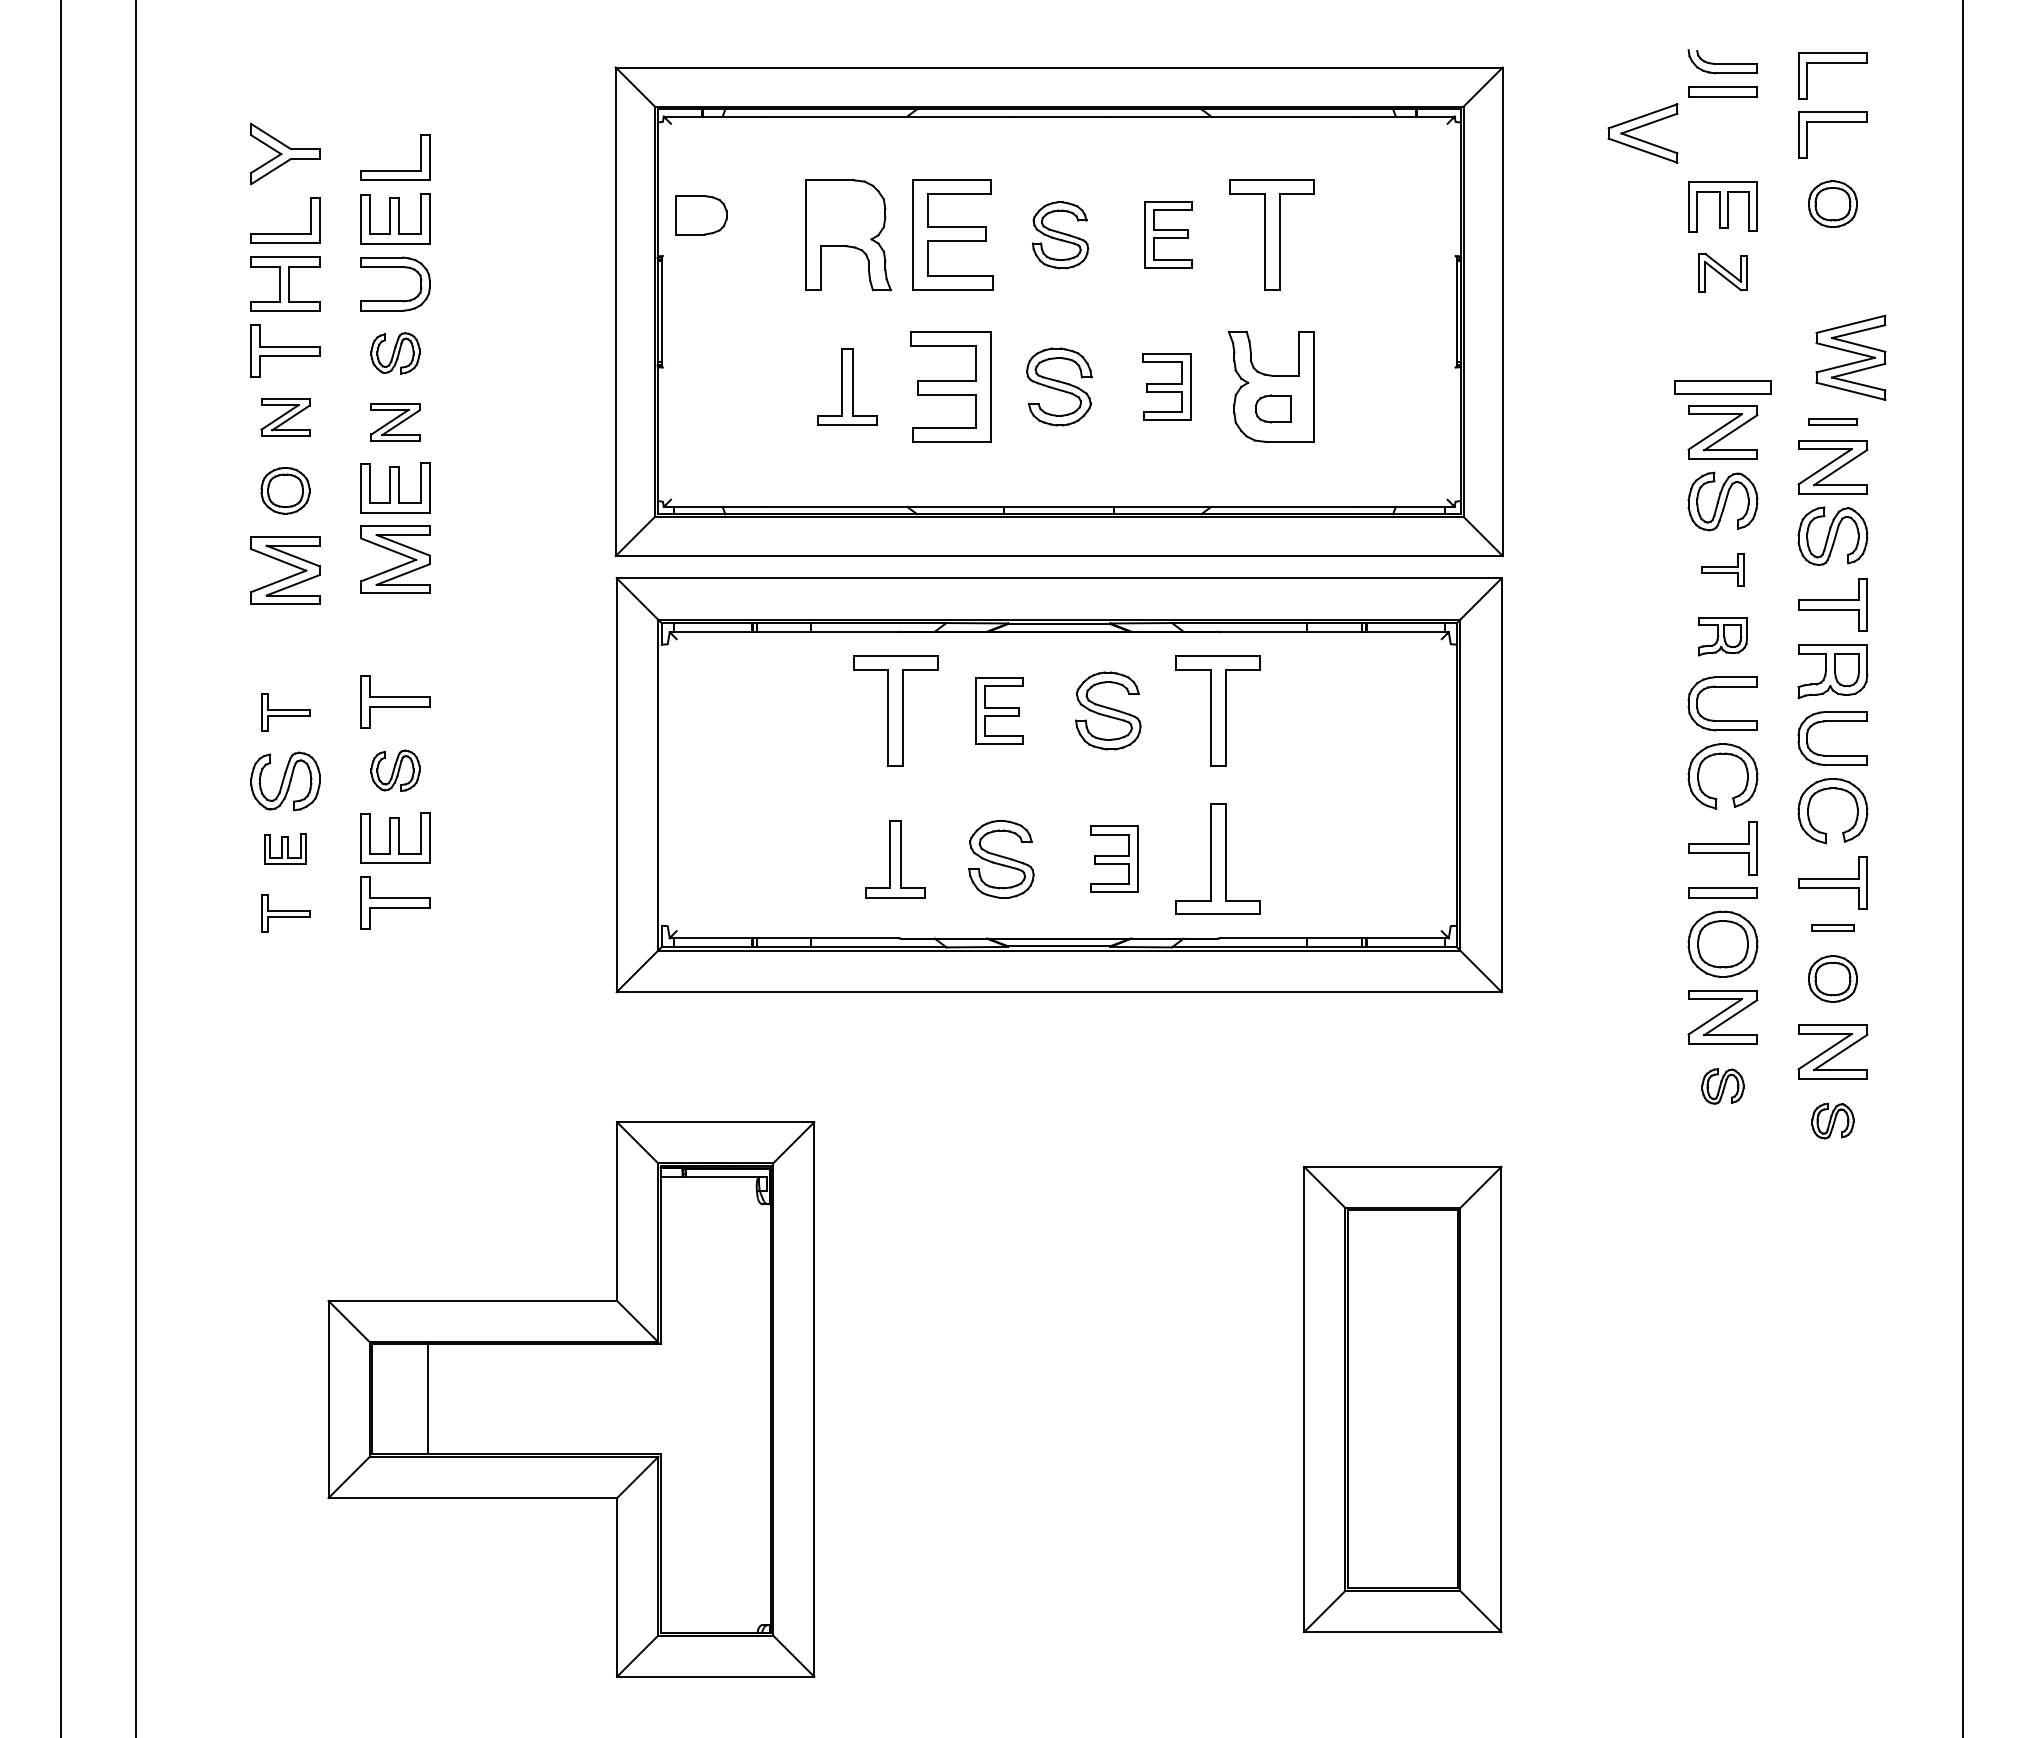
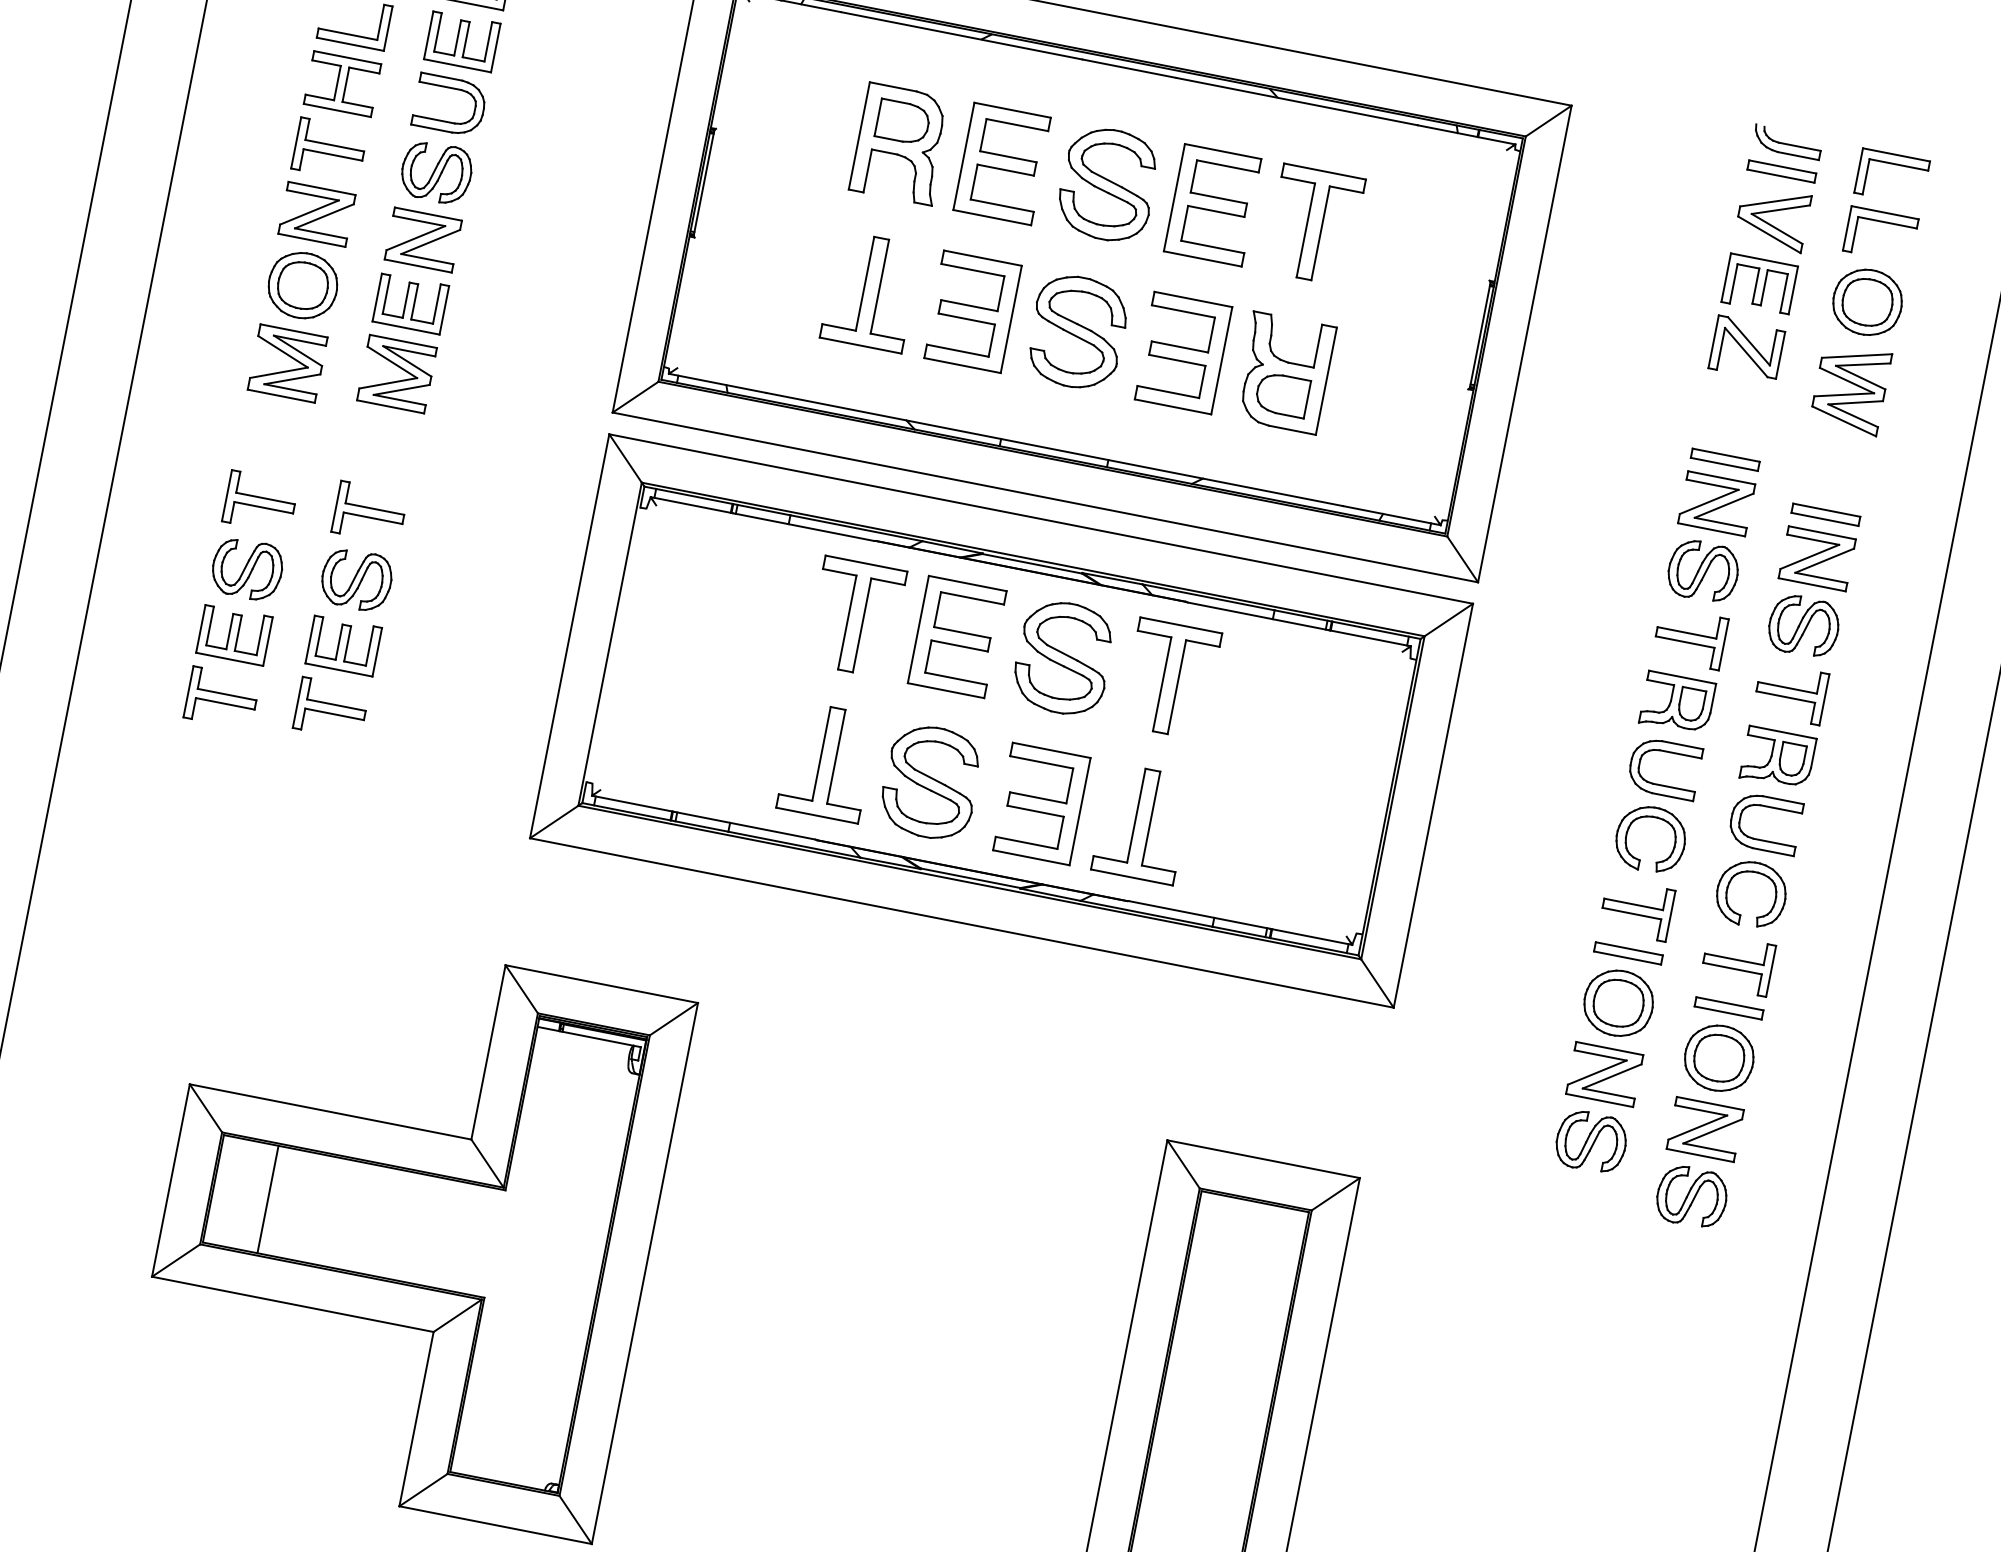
part: (1642, 133) -> (1772, 217), moved
part: (1832, 203) -> (1867, 301), size x1.43
part: (701, 215) -> (903, 122), moved
part: (1168, 234) -> (1213, 204), size x1.67
part: (1060, 235) -> (1107, 184), size x1.67
part: (1722, 272) -> (1746, 347), size x1.43
part: (395, 353) -> (436, 172), size x1.43
part: (1850, 357) -> (1850, 388), moved
part: (847, 386) -> (871, 291), size x1.43
part: (1059, 386) -> (1078, 332), size x1.43
part: (1166, 386) -> (1182, 352), size x1.67
part: (1722, 387) -> (1724, 459), size x0.71
part: (1273, 408) -> (1282, 394), size x1.43
part: (285, 417) -> (316, 214), size x1.43
part: (1832, 421) -> (1825, 514), size x1.43
part: (395, 422) -> (423, 240), size x1.43
part: (285, 490) -> (302, 285), size x1.43
part: (1722, 569) -> (1689, 637), size x1.67
part: (1722, 636) -> (1677, 702), size x1.43
part: (999, 710) -> (957, 636), size x1.67
part: (1108, 710) -> (1063, 657), size x1.43
part: (285, 712) -> (260, 501), size x1.43
part: (395, 770) -> (356, 579), size x1.43
part: (285, 848) -> (234, 634), size x1.67
part: (895, 858) -> (827, 761), size x1.43
part: (1114, 858) -> (1041, 803), size x1.67
part: (1001, 859) -> (930, 782), size x1.43
part: (285, 913) -> (221, 698), size x1.43
part: (1832, 927) -> (1728, 1007), size x1.67
part: (1832, 978) -> (1718, 1057), size x1.43
part: (1722, 1086) -> (1590, 1141), size x1.67
part: (1832, 1120) -> (1691, 1196), size x1.67

